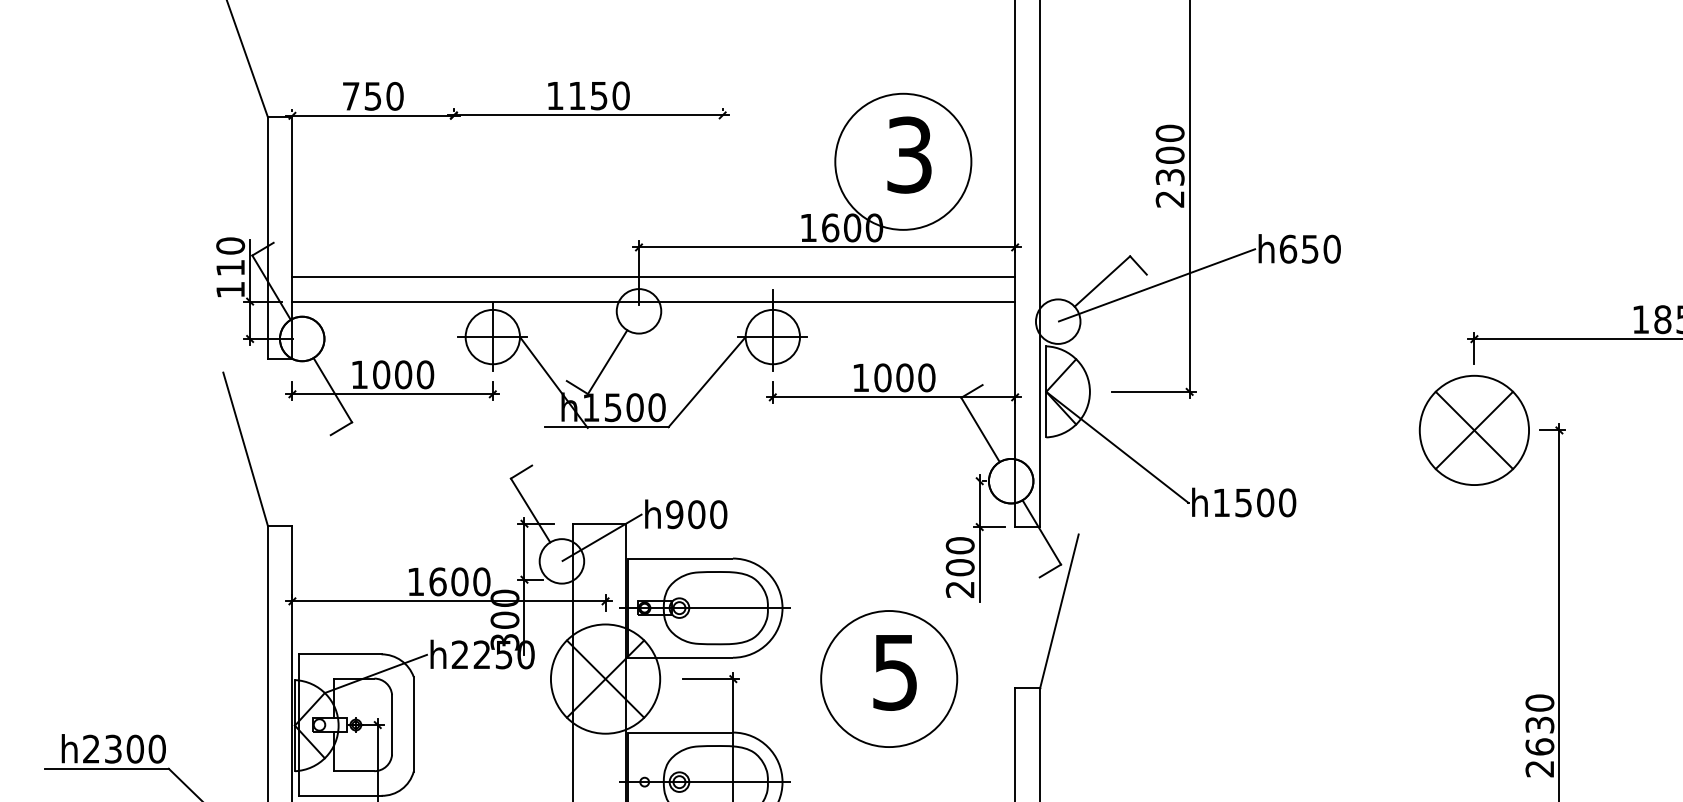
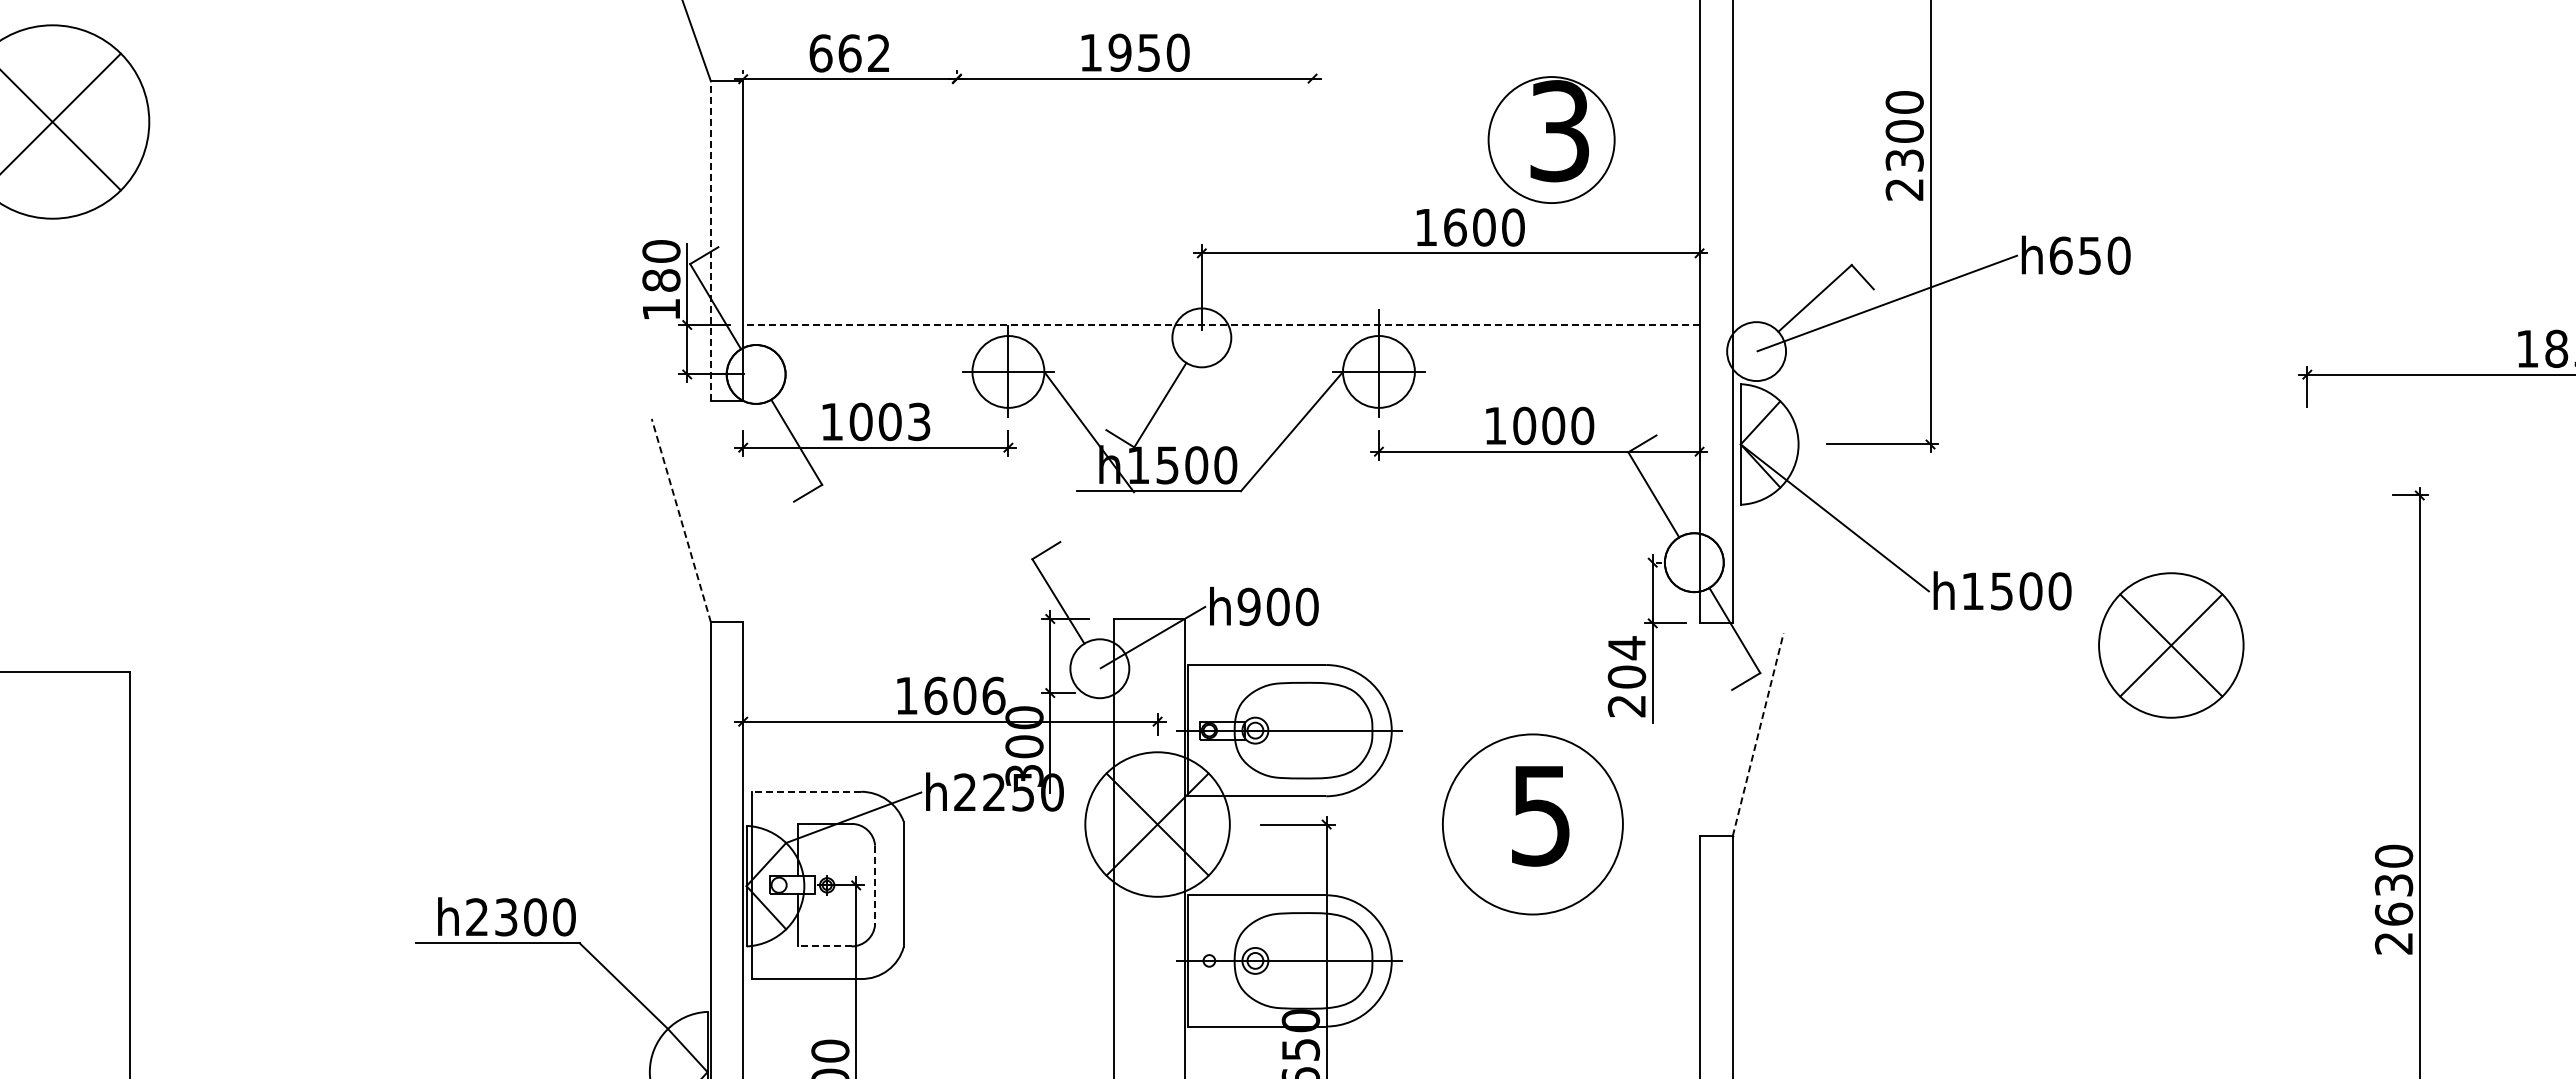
text: (576, 95) -> (1119, 52), 1150 -> 1950
text: (372, 96) -> (849, 53), 750 -> 662
circle: (903, 162) -> (1551, 140), size x0.7
line: (267, 238) -> (710, 241), solid -> dashed
text: (230, 267) -> (661, 280), 110 -> 180
line: (653, 277) -> (1221, 292), removed
line: (653, 301) -> (1220, 325), solid -> dashed
text: (425, 374) -> (919, 421), 1000 -> 1003
part: (1474, 430) -> (2171, 645), moved
line: (245, 449) -> (681, 520), solid -> dashed
text: (959, 546) -> (1626, 648), 200 -> 204
text: (481, 581) -> (993, 695), 1600 -> 1606
line: (1059, 611) -> (1758, 734), solid -> dashed
line: (340, 654) -> (806, 791), solid -> dashed
line: (392, 725) -> (875, 885), solid -> dashed
line: (353, 771) -> (824, 946), solid -> dashed

